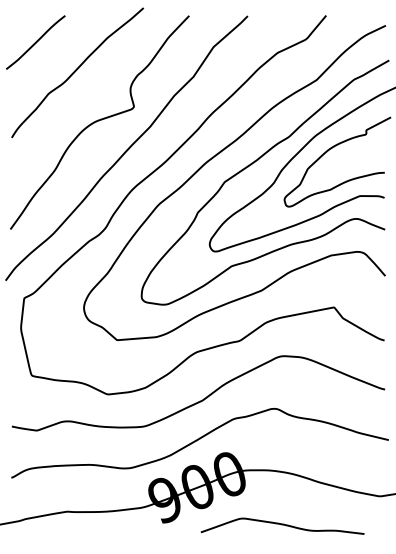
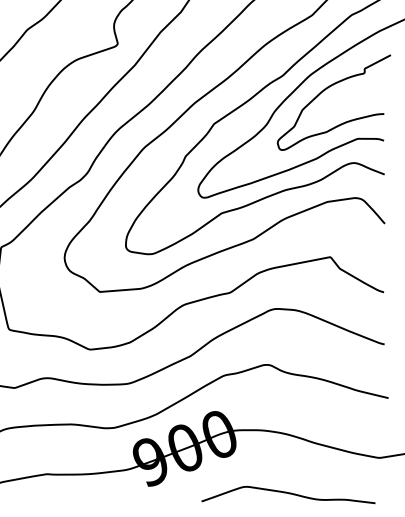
curve: (282, 525) -> (288, 494), moved

